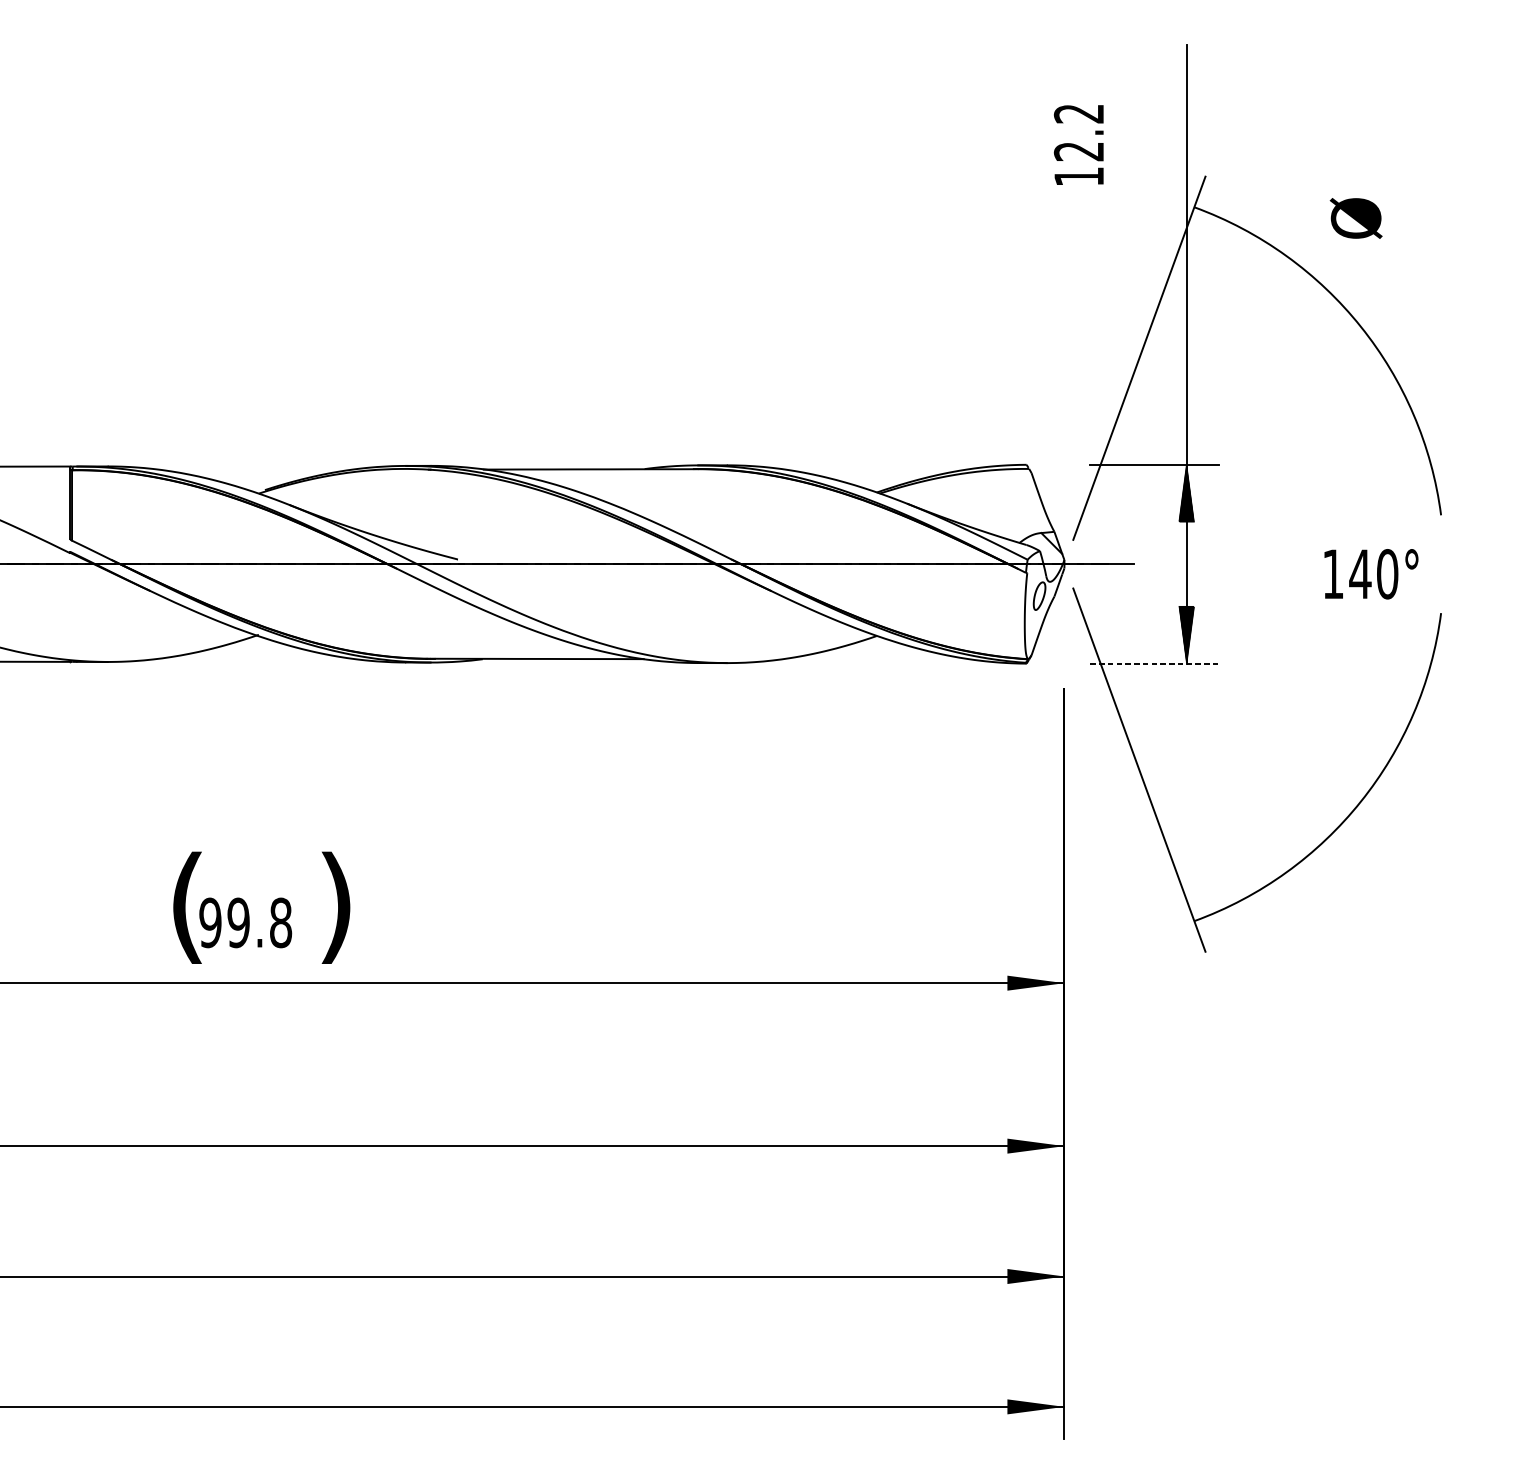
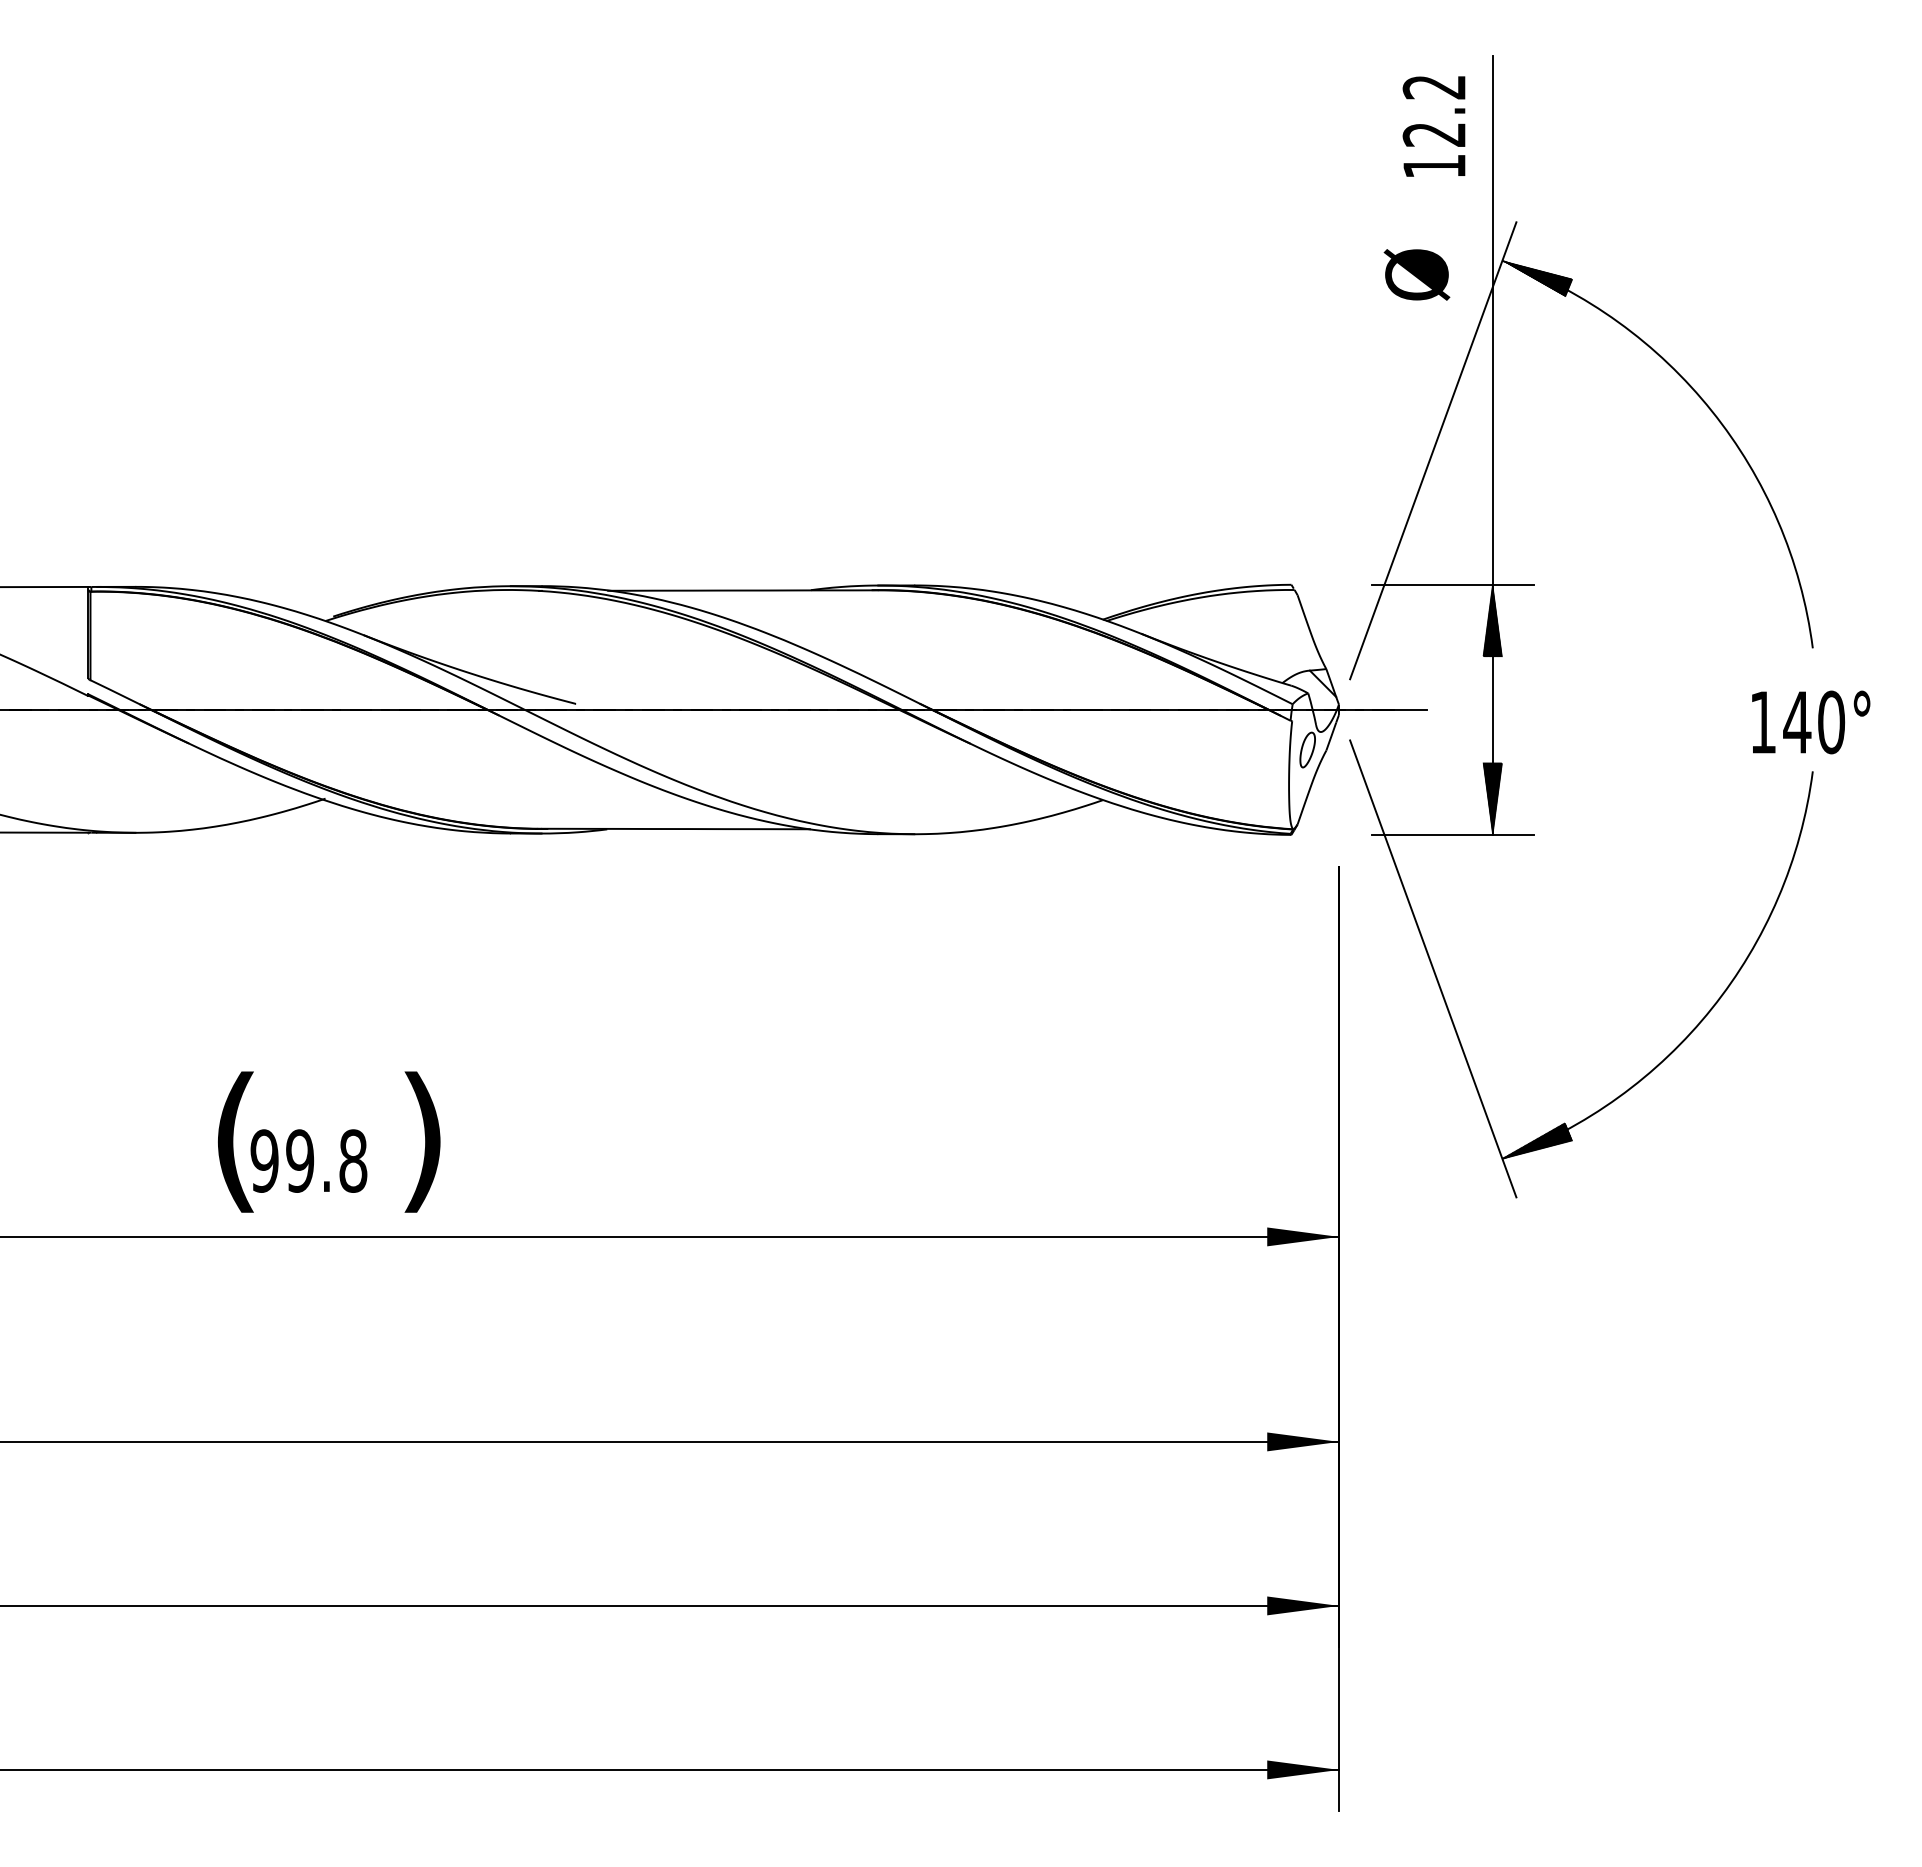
text: (1078, 145) -> (1433, 126), moved
text: (1355, 218) -> (1416, 274), moved
hatch: (1222, 221) -> (1537, 278), added
text: (1371, 574) -> (1811, 722), moved
line: (1155, 663) -> (1453, 834), dashed -> solid
hatch: (1222, 906) -> (1537, 1140), added

